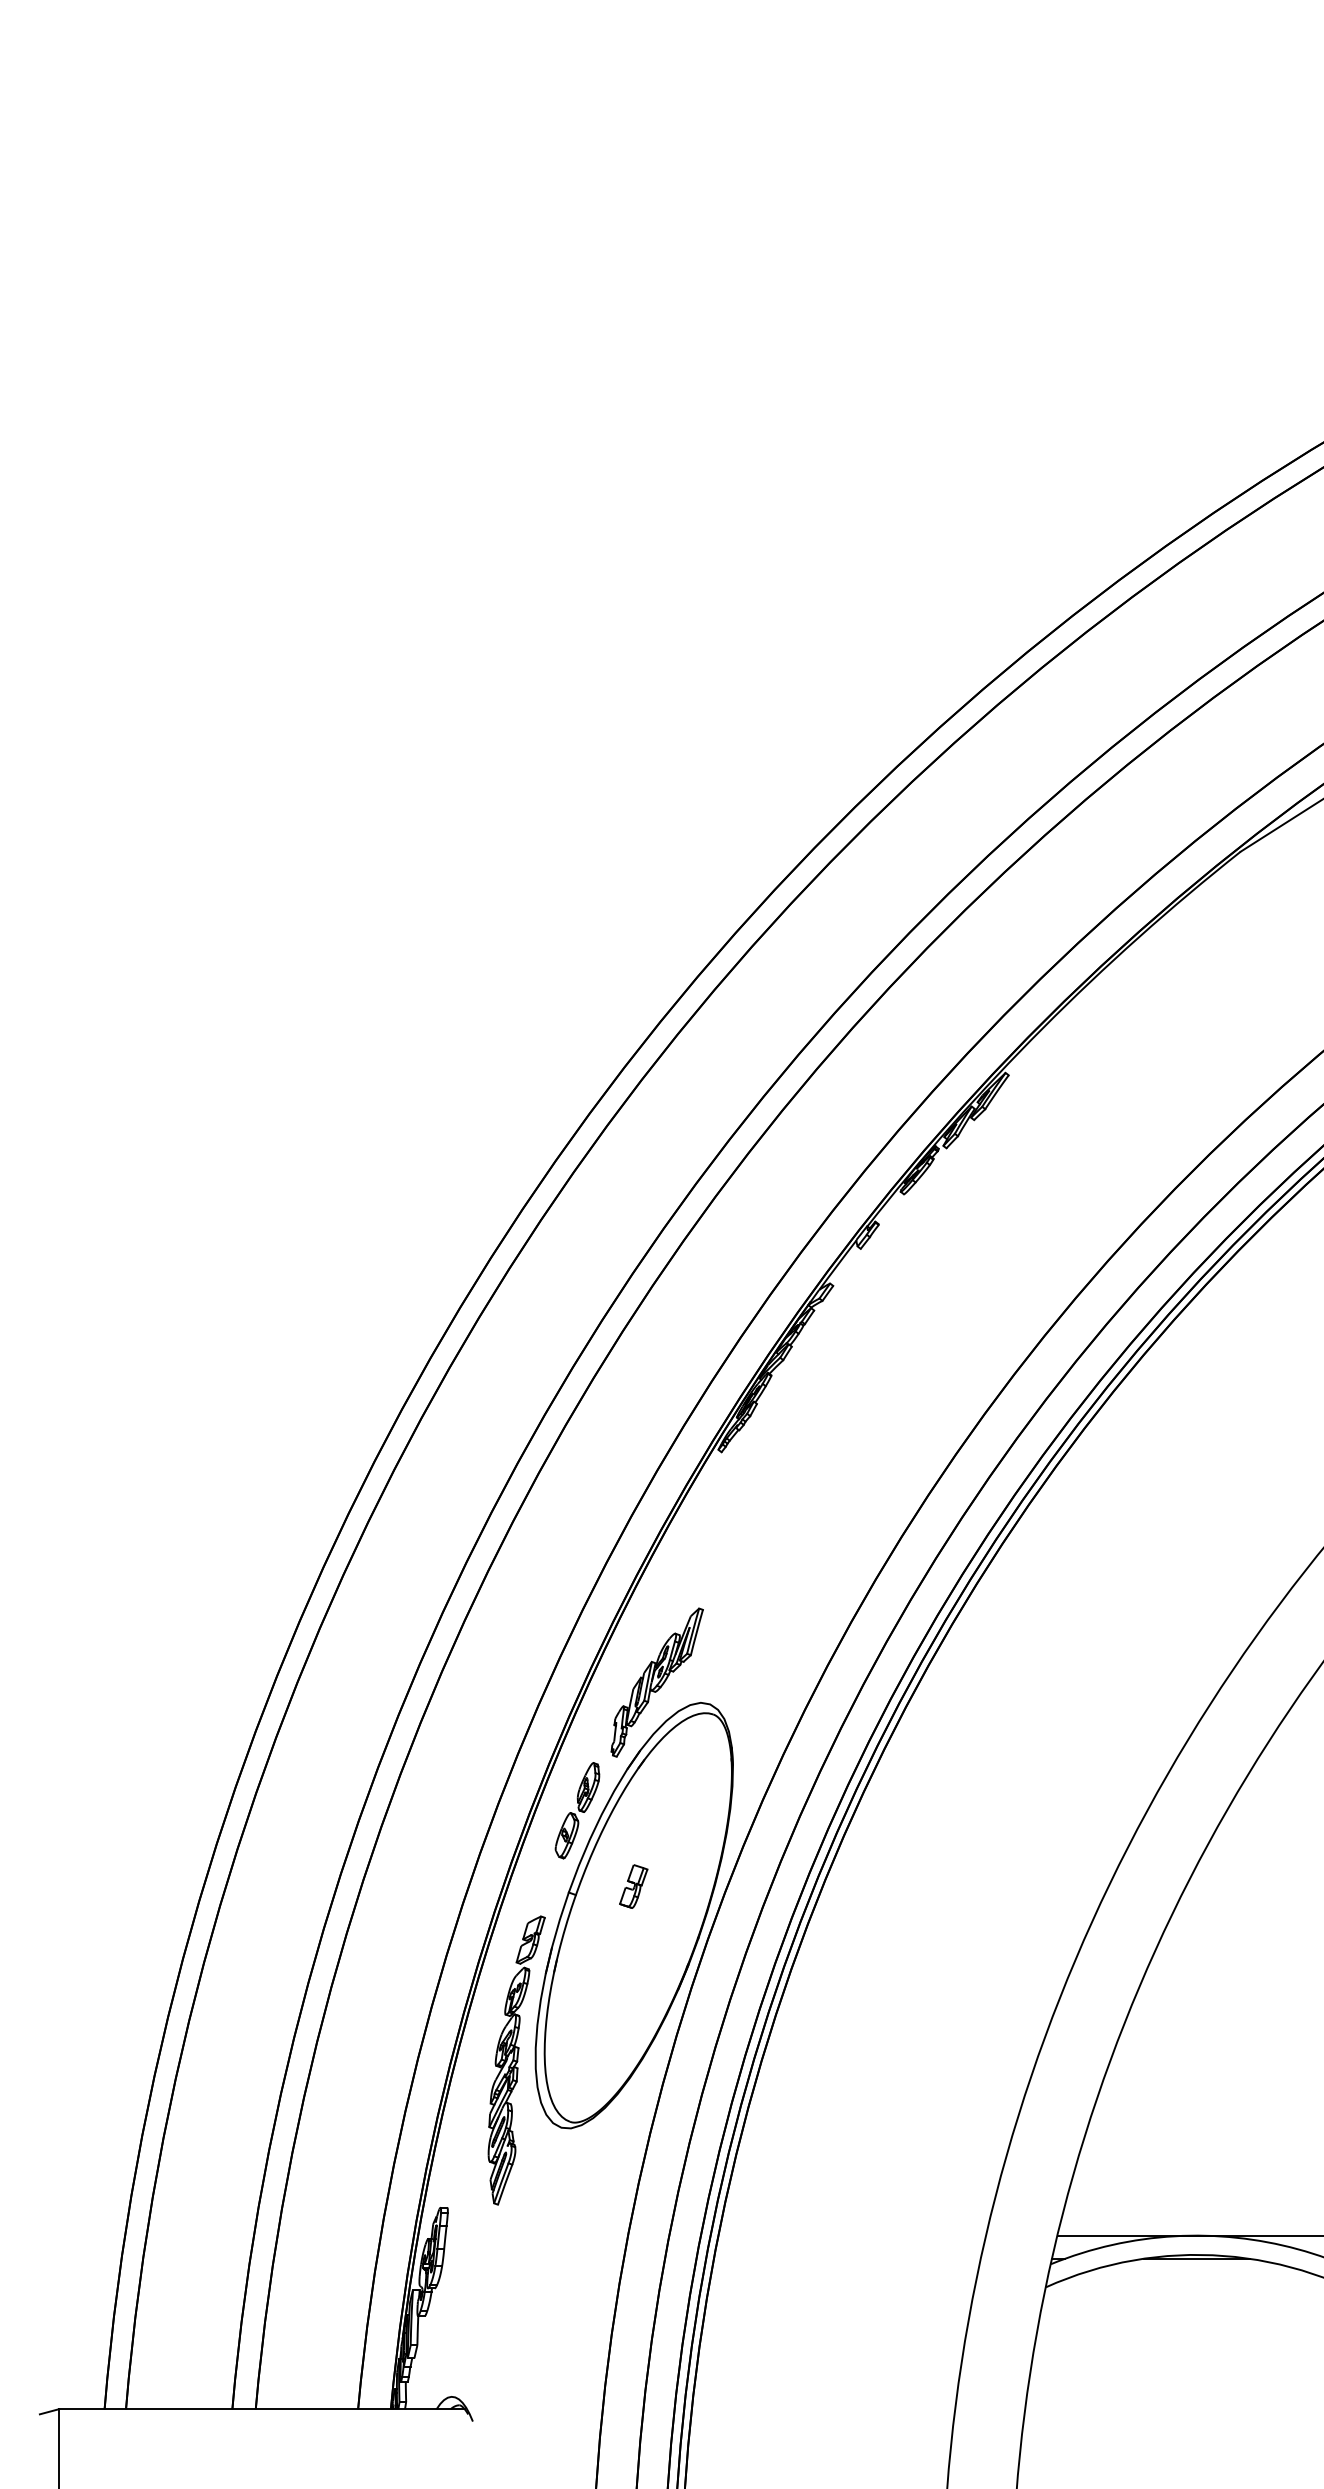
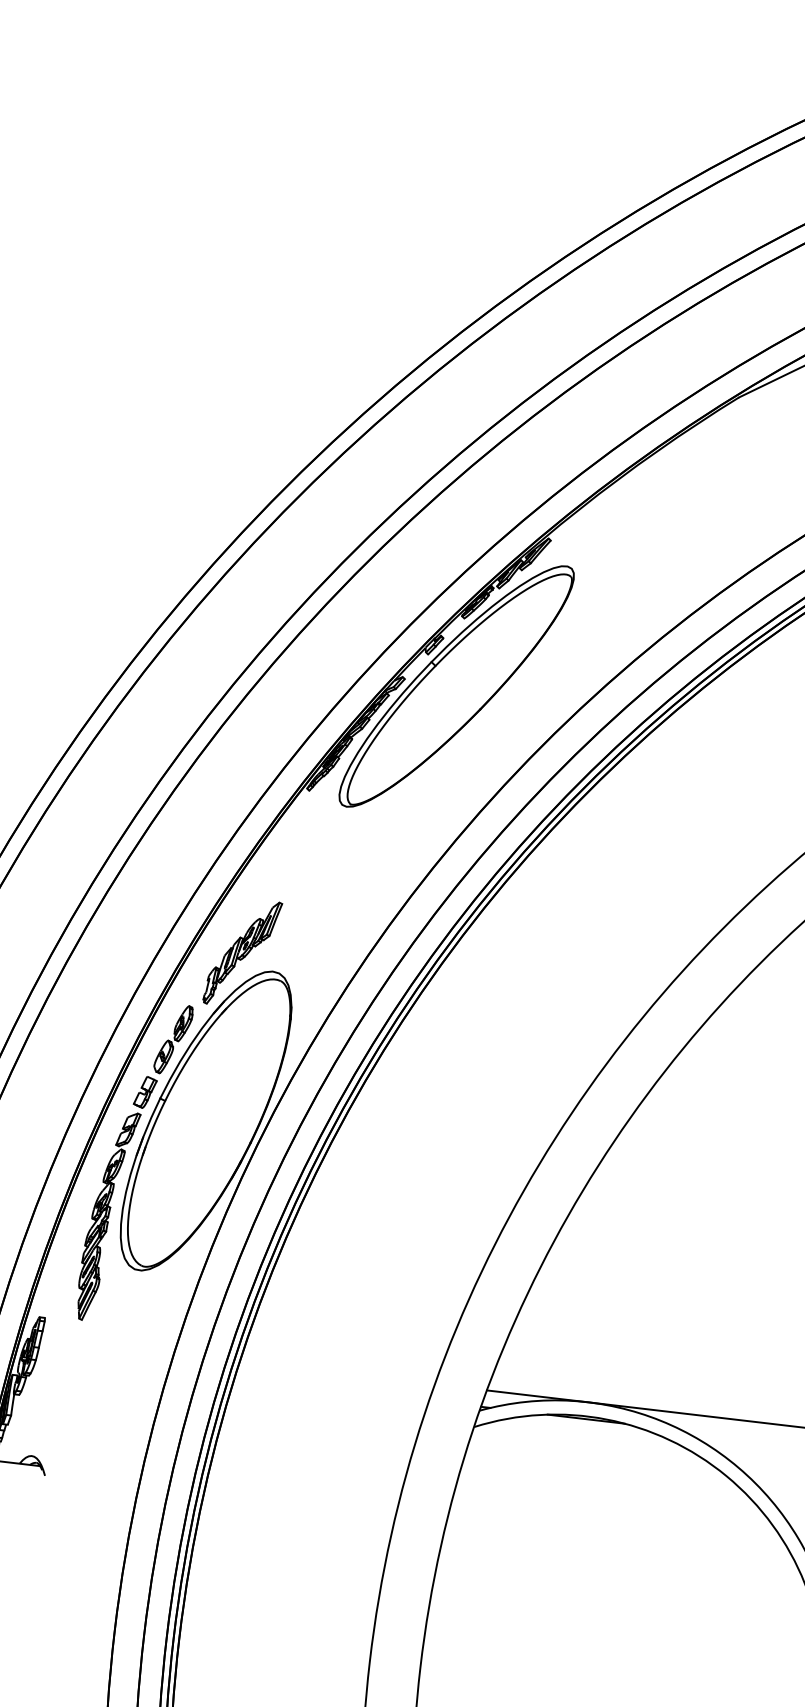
part: (904, 1287) -> (456, 686), added
part: (633, 1886) -> (145, 1092), moved

